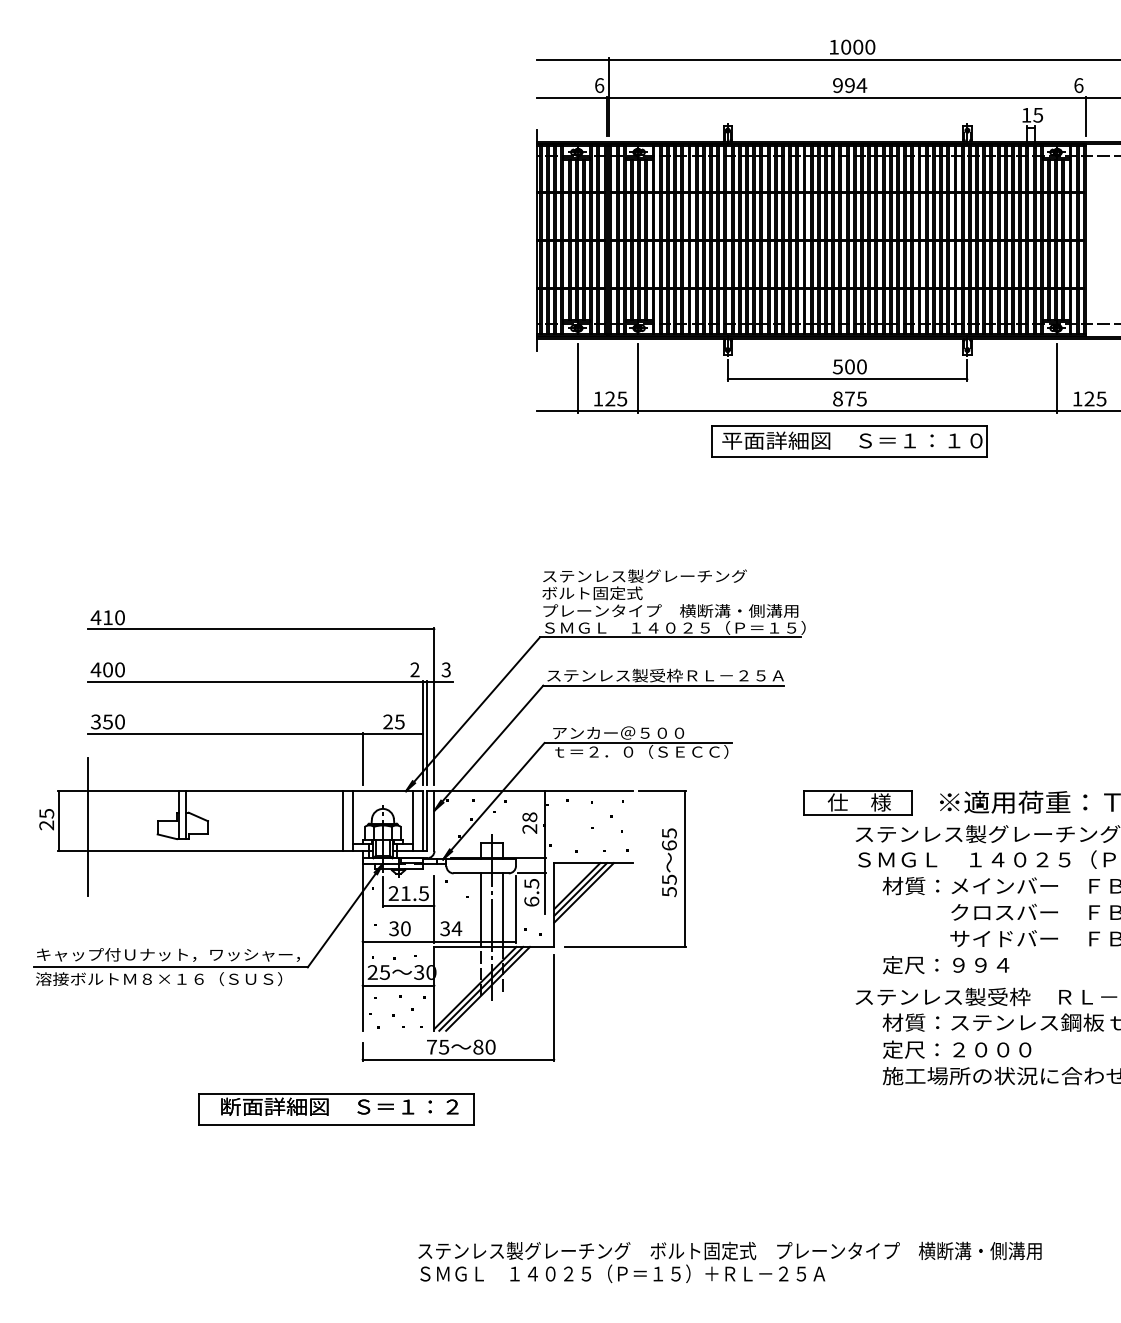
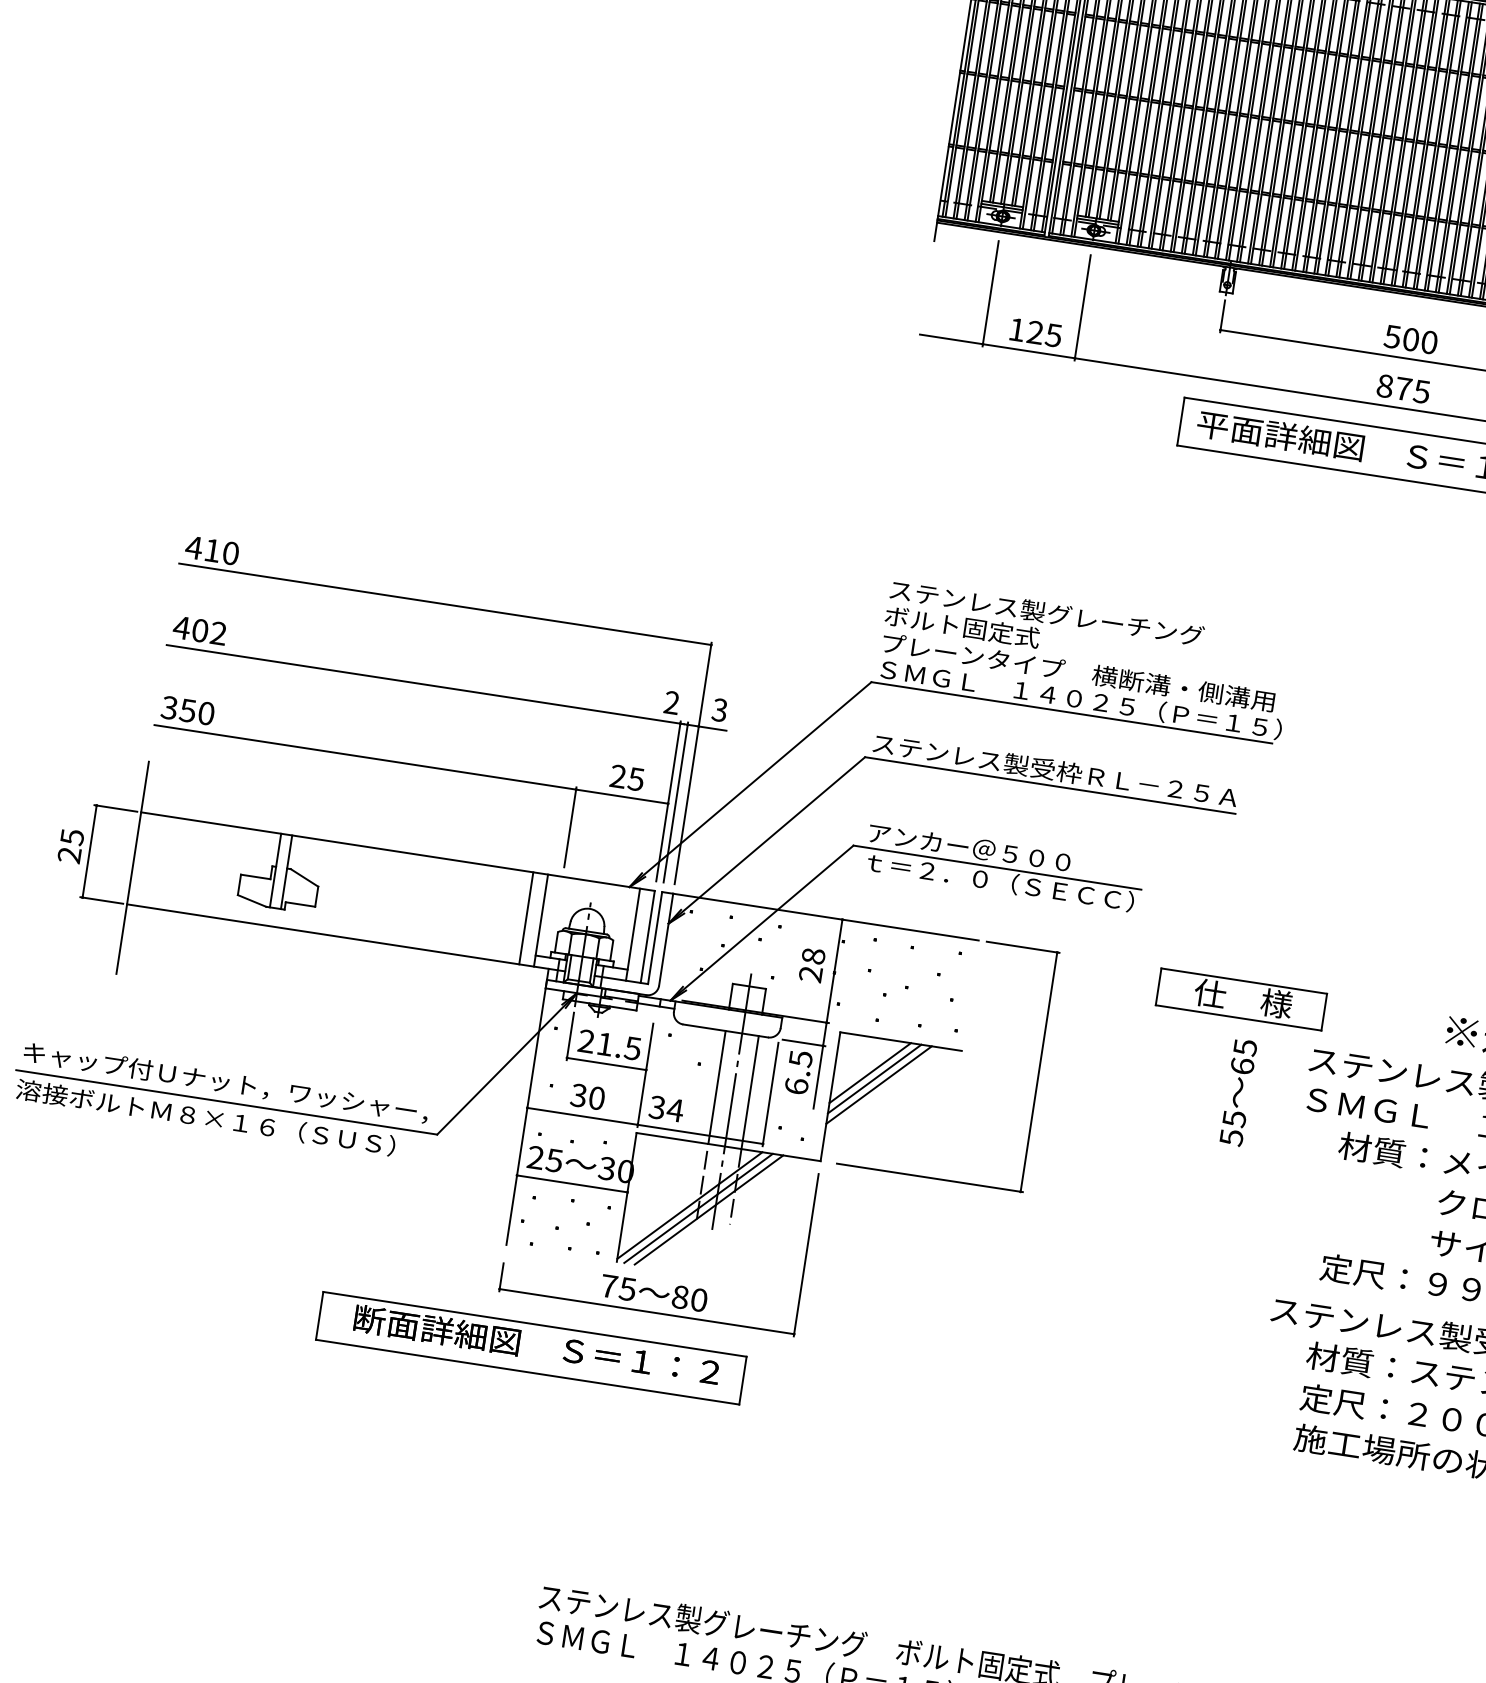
text: (119, 669) -> (217, 632), 400 -> 402
part: (857, 802) -> (1240, 998), moved
text: (669, 862) -> (1238, 1092), moved
part: (336, 1109) -> (531, 1348), moved

